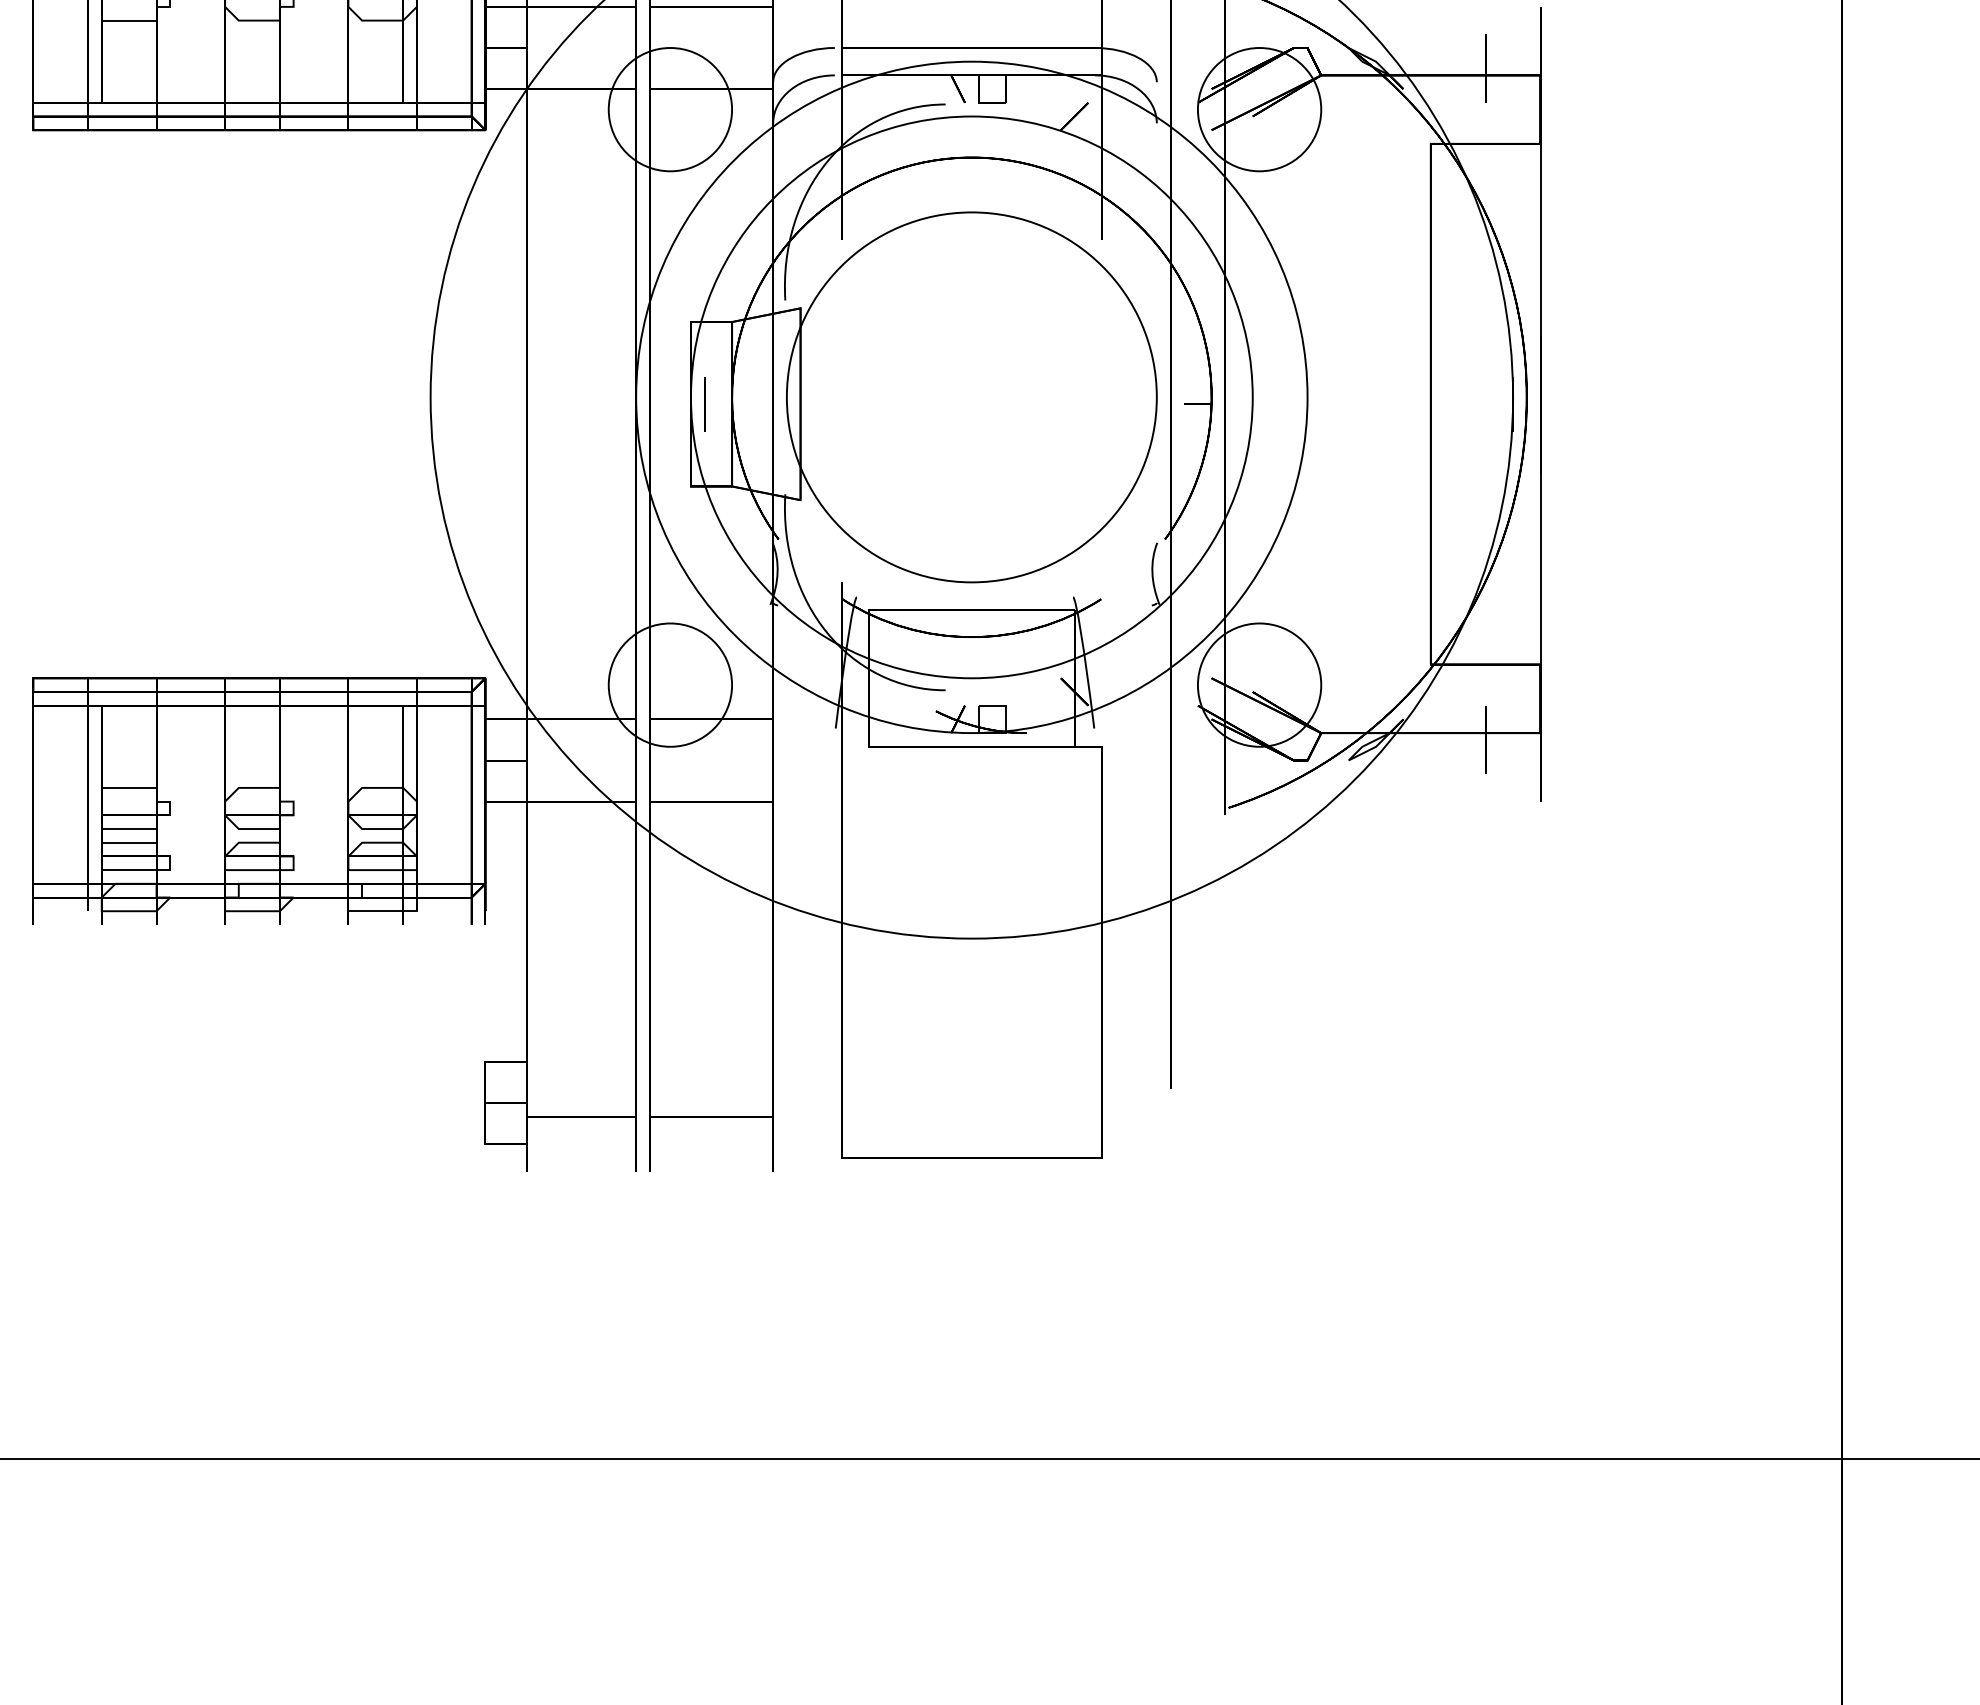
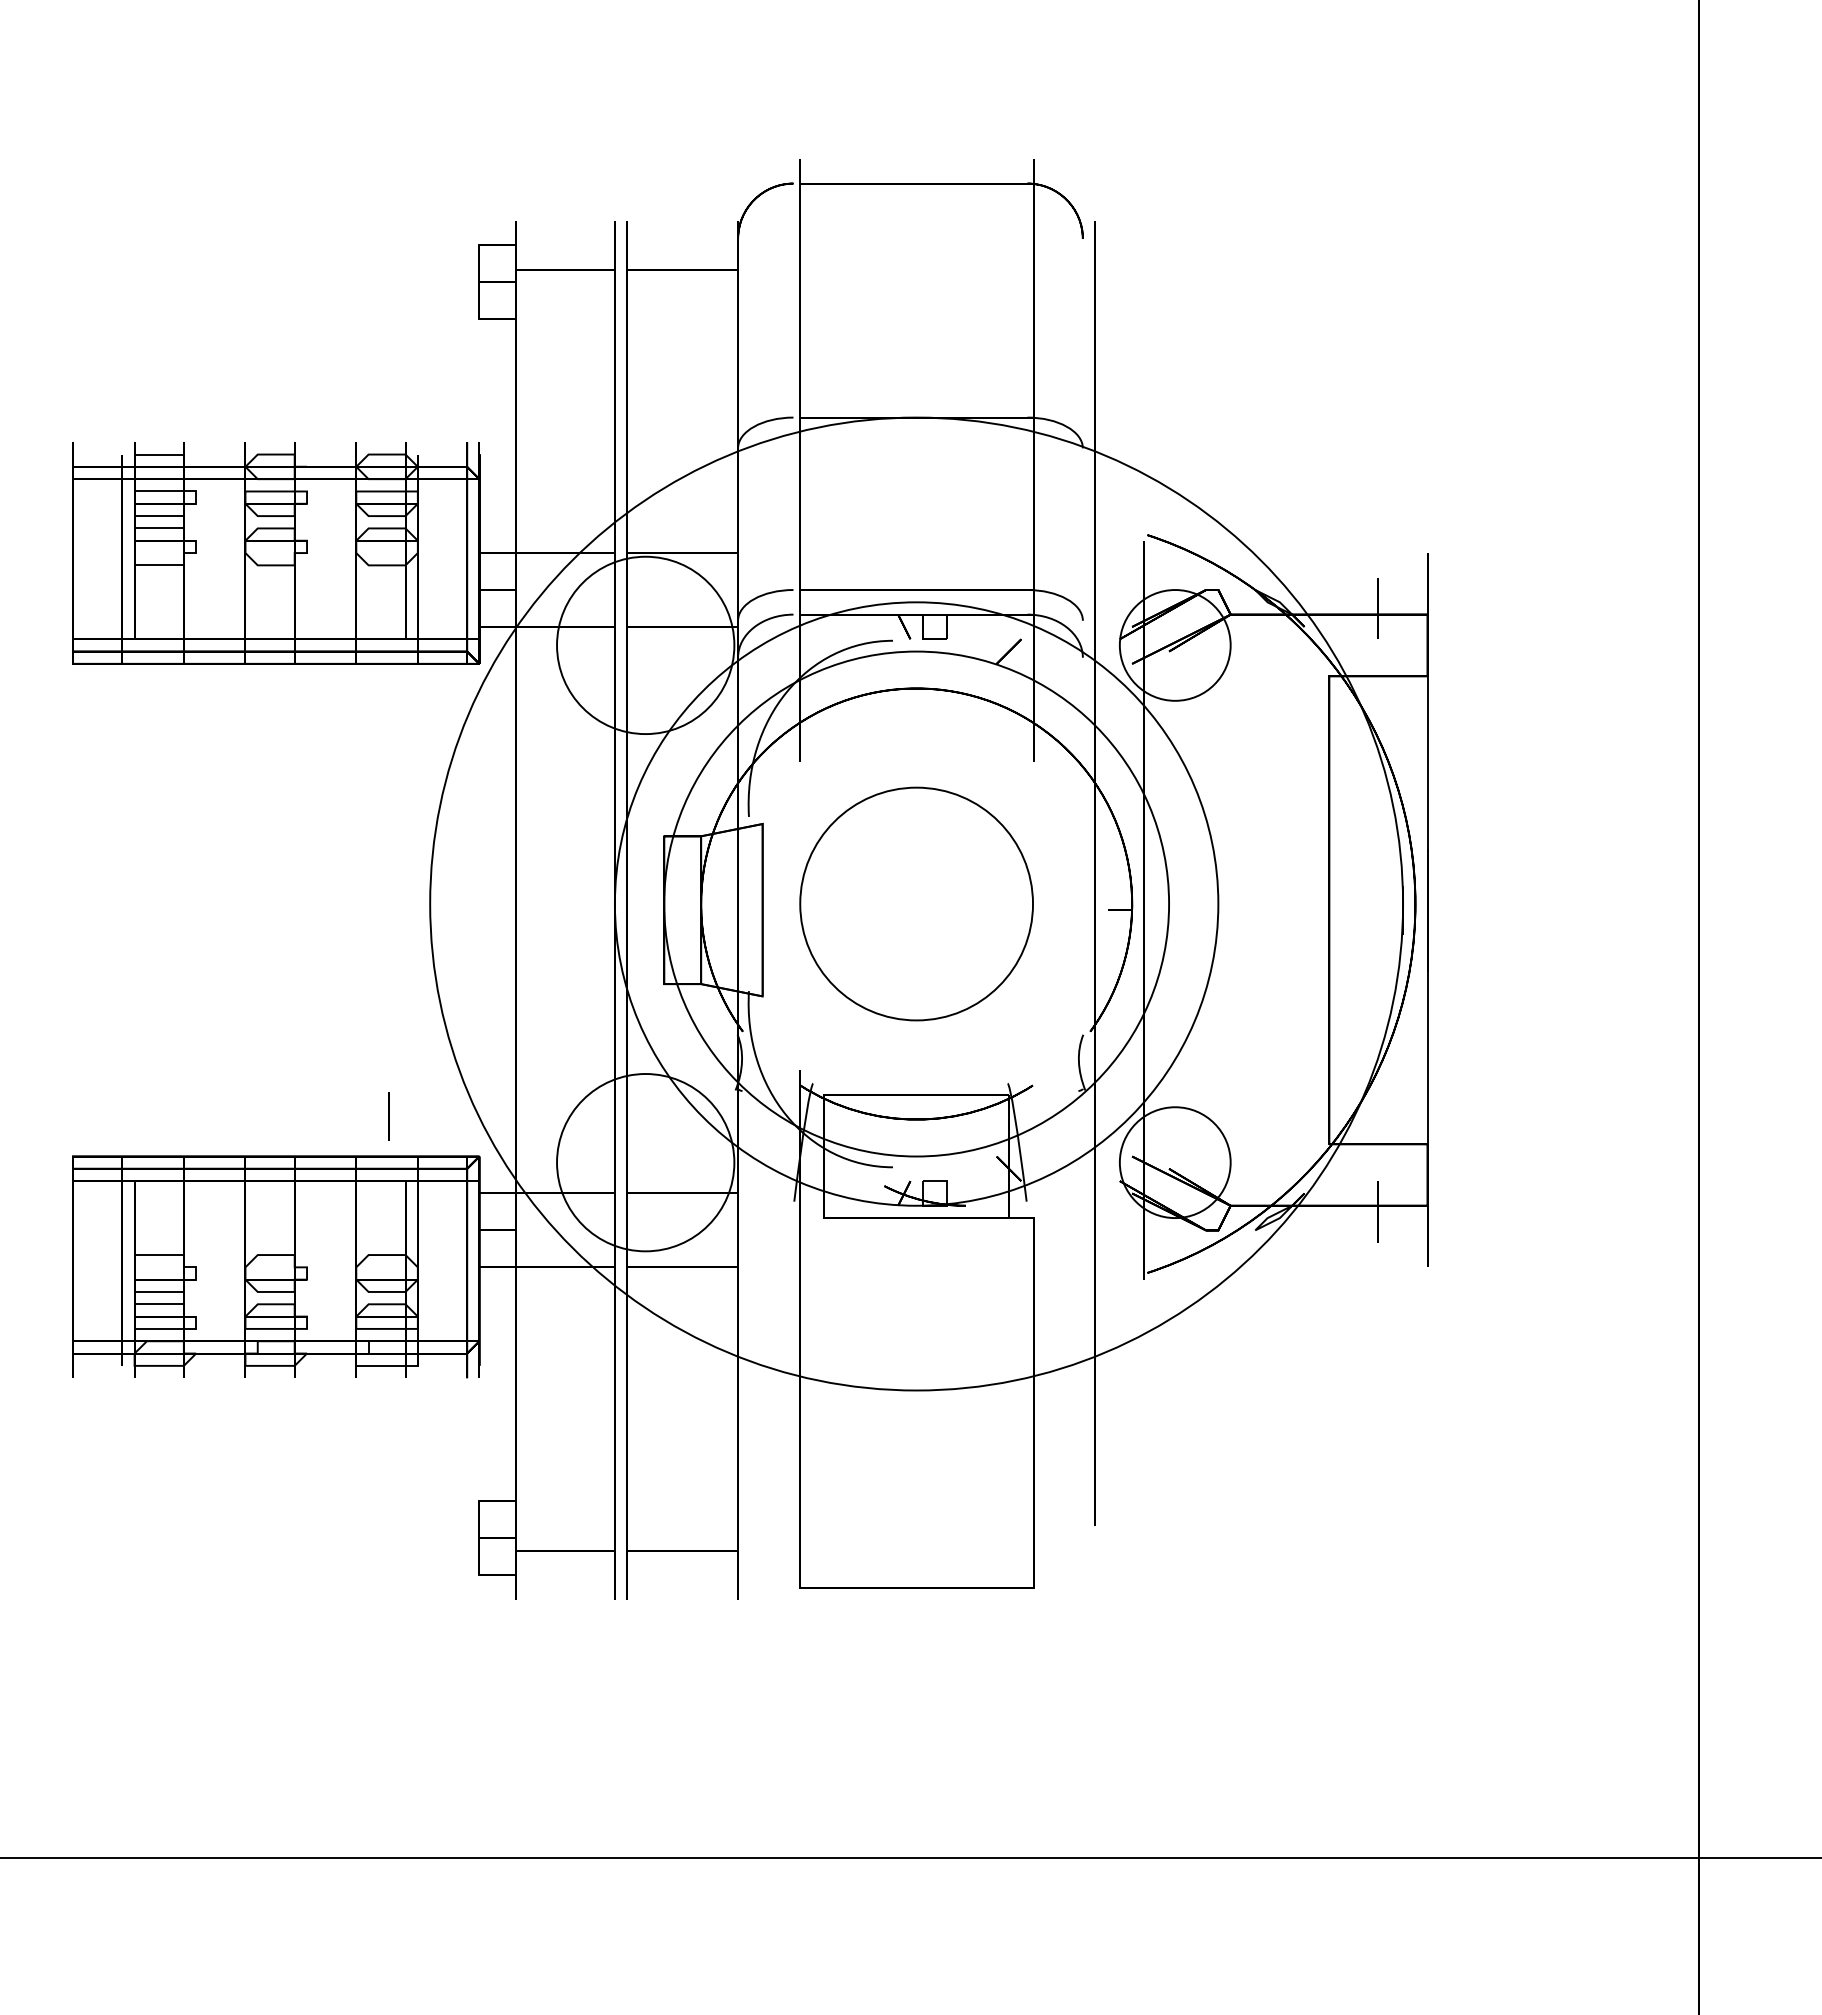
circle: (670, 109) -> (645, 645), size x1.6
circle: (971, 396) -> (916, 903), size x0.7
line: (703, 404) -> (388, 1116), moved
circle: (670, 684) -> (645, 1162), size x1.6

